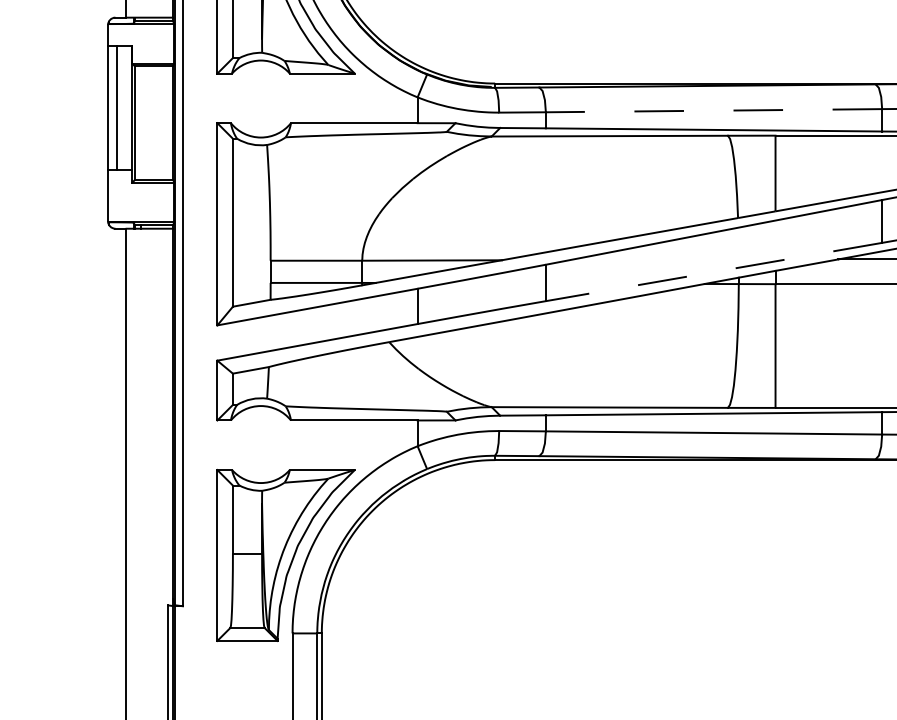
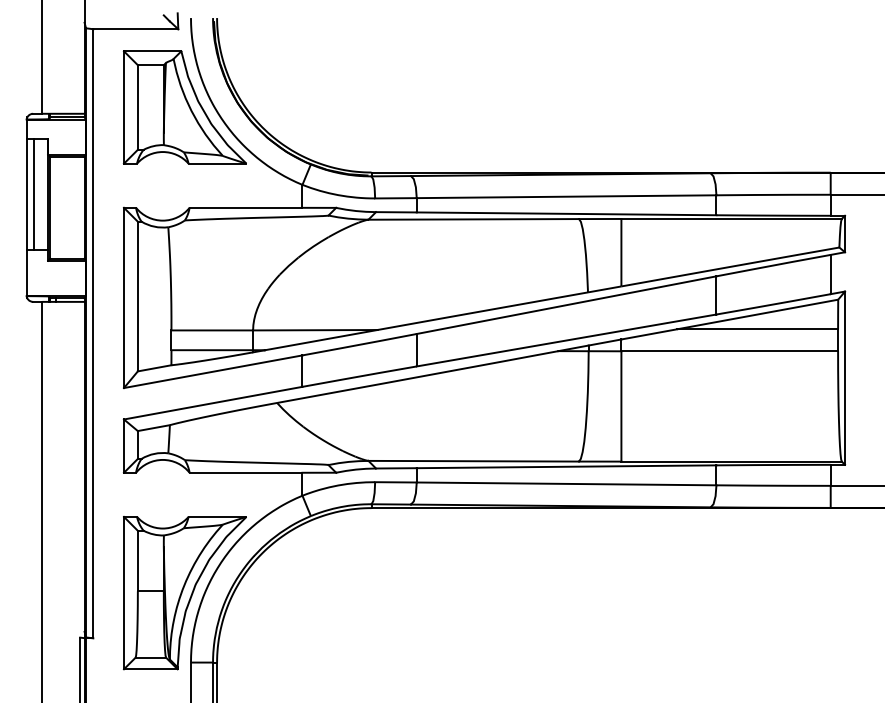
line: (713, 110) -> (566, 196), dashed -> solid
line: (713, 272) -> (566, 340), dashed -> solid

